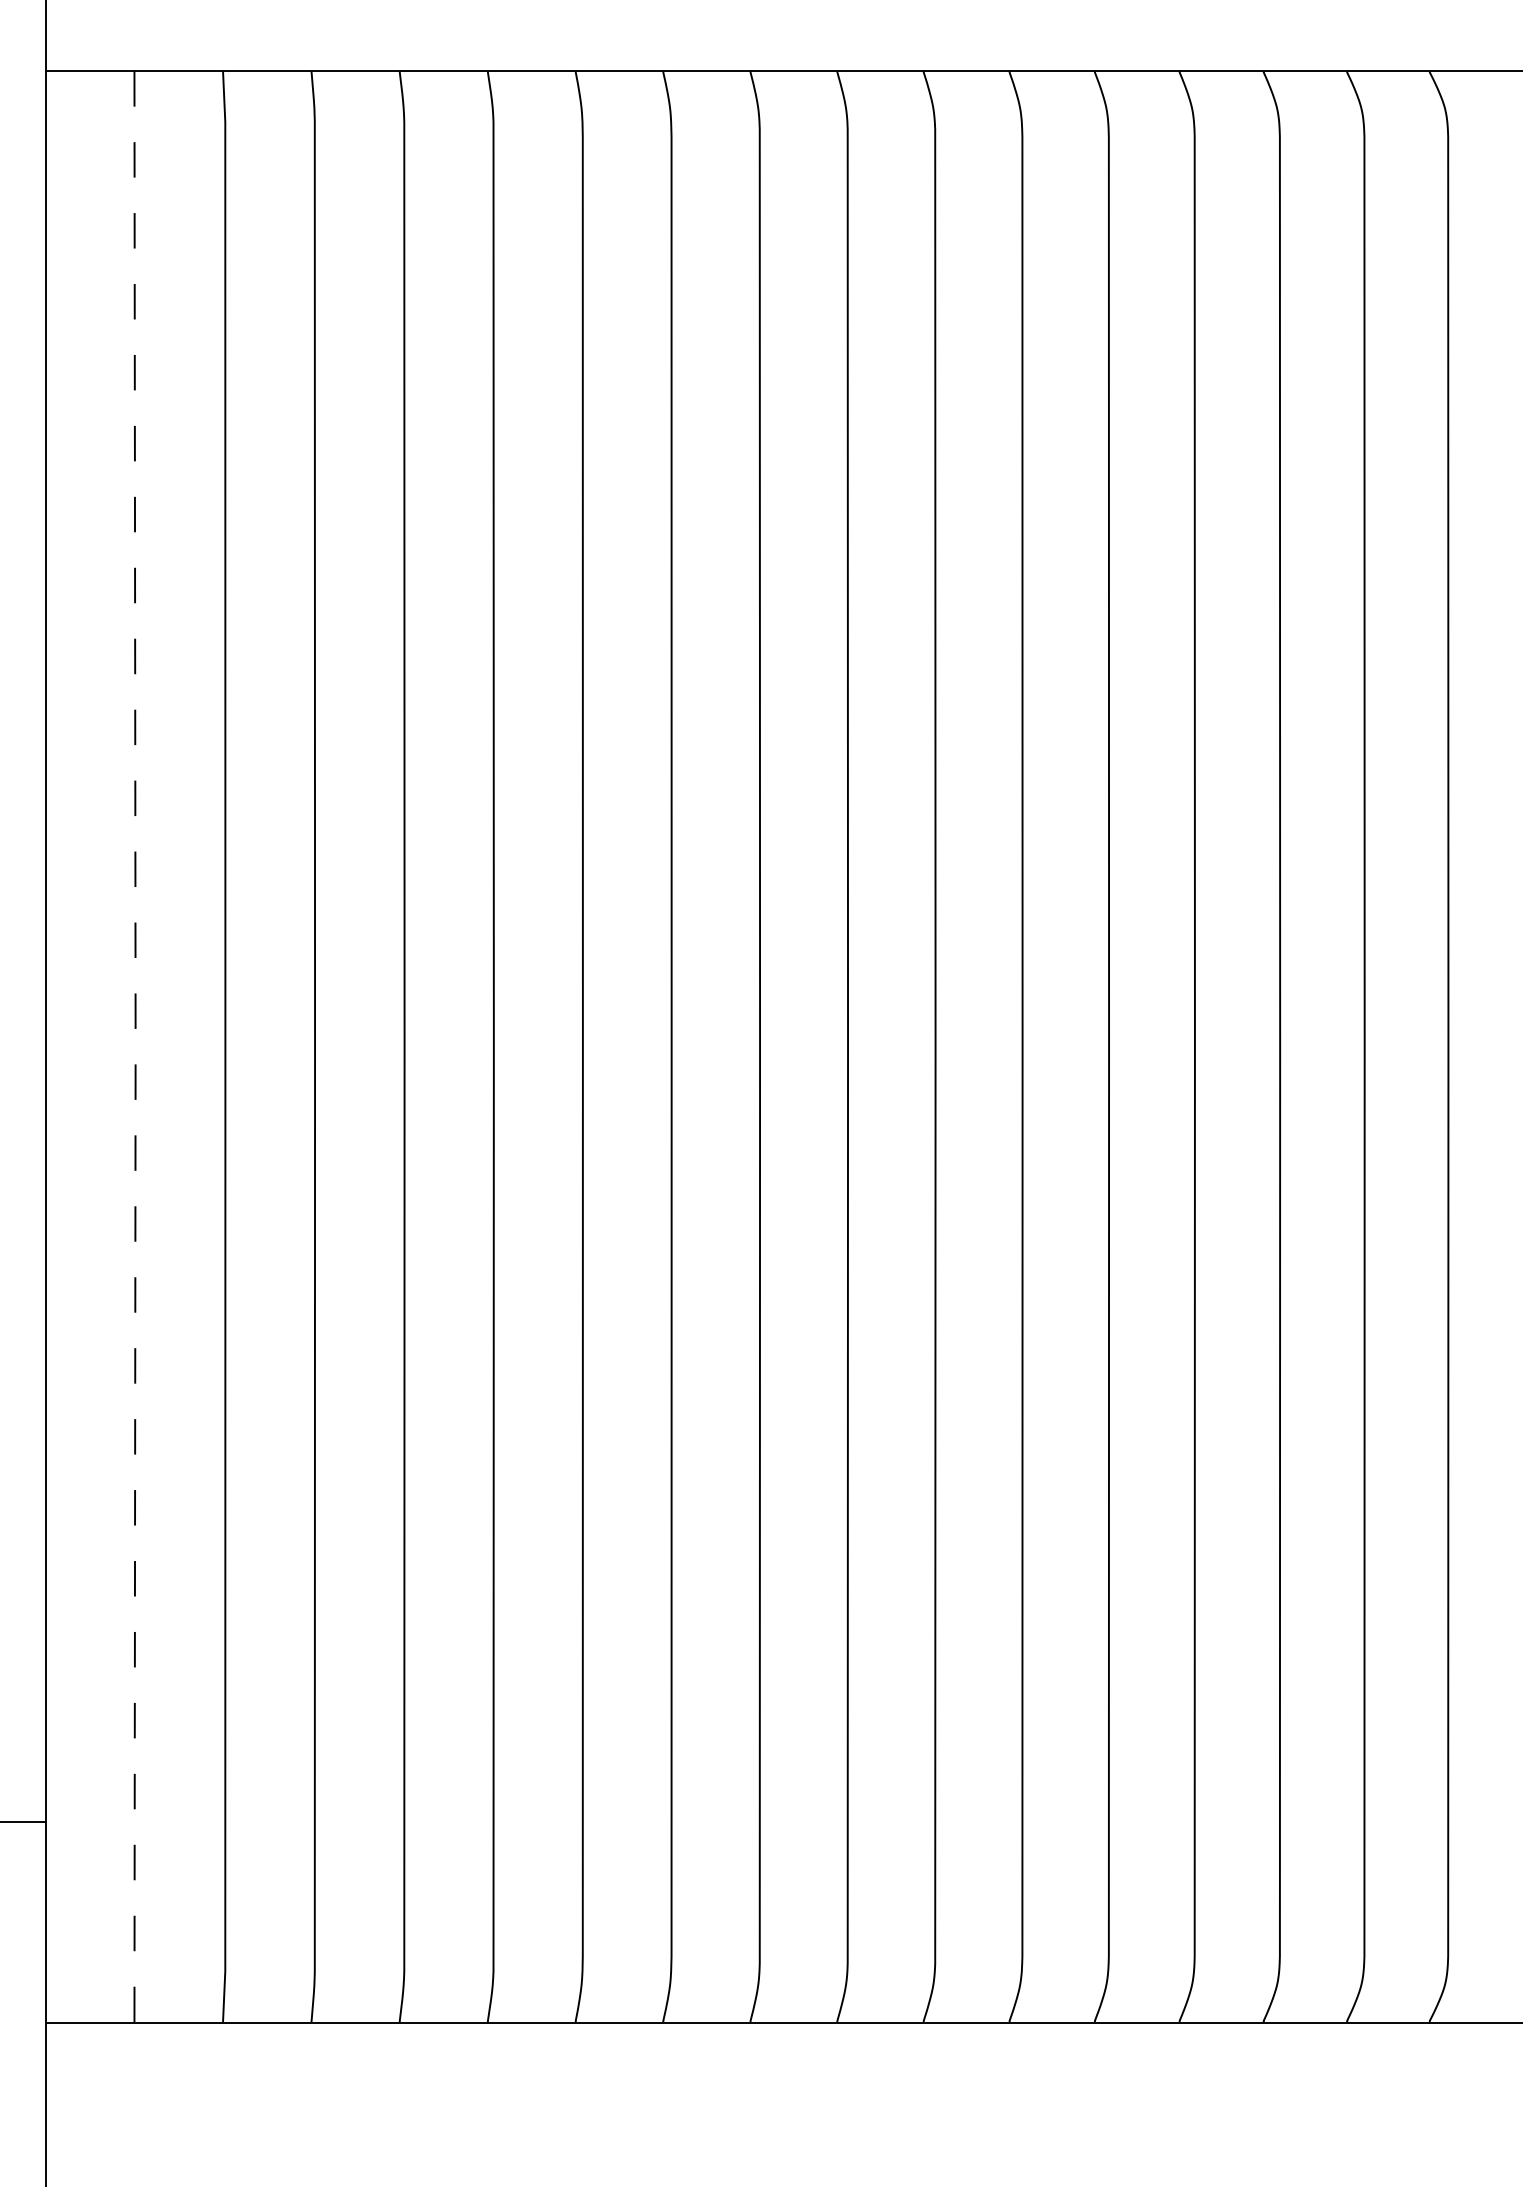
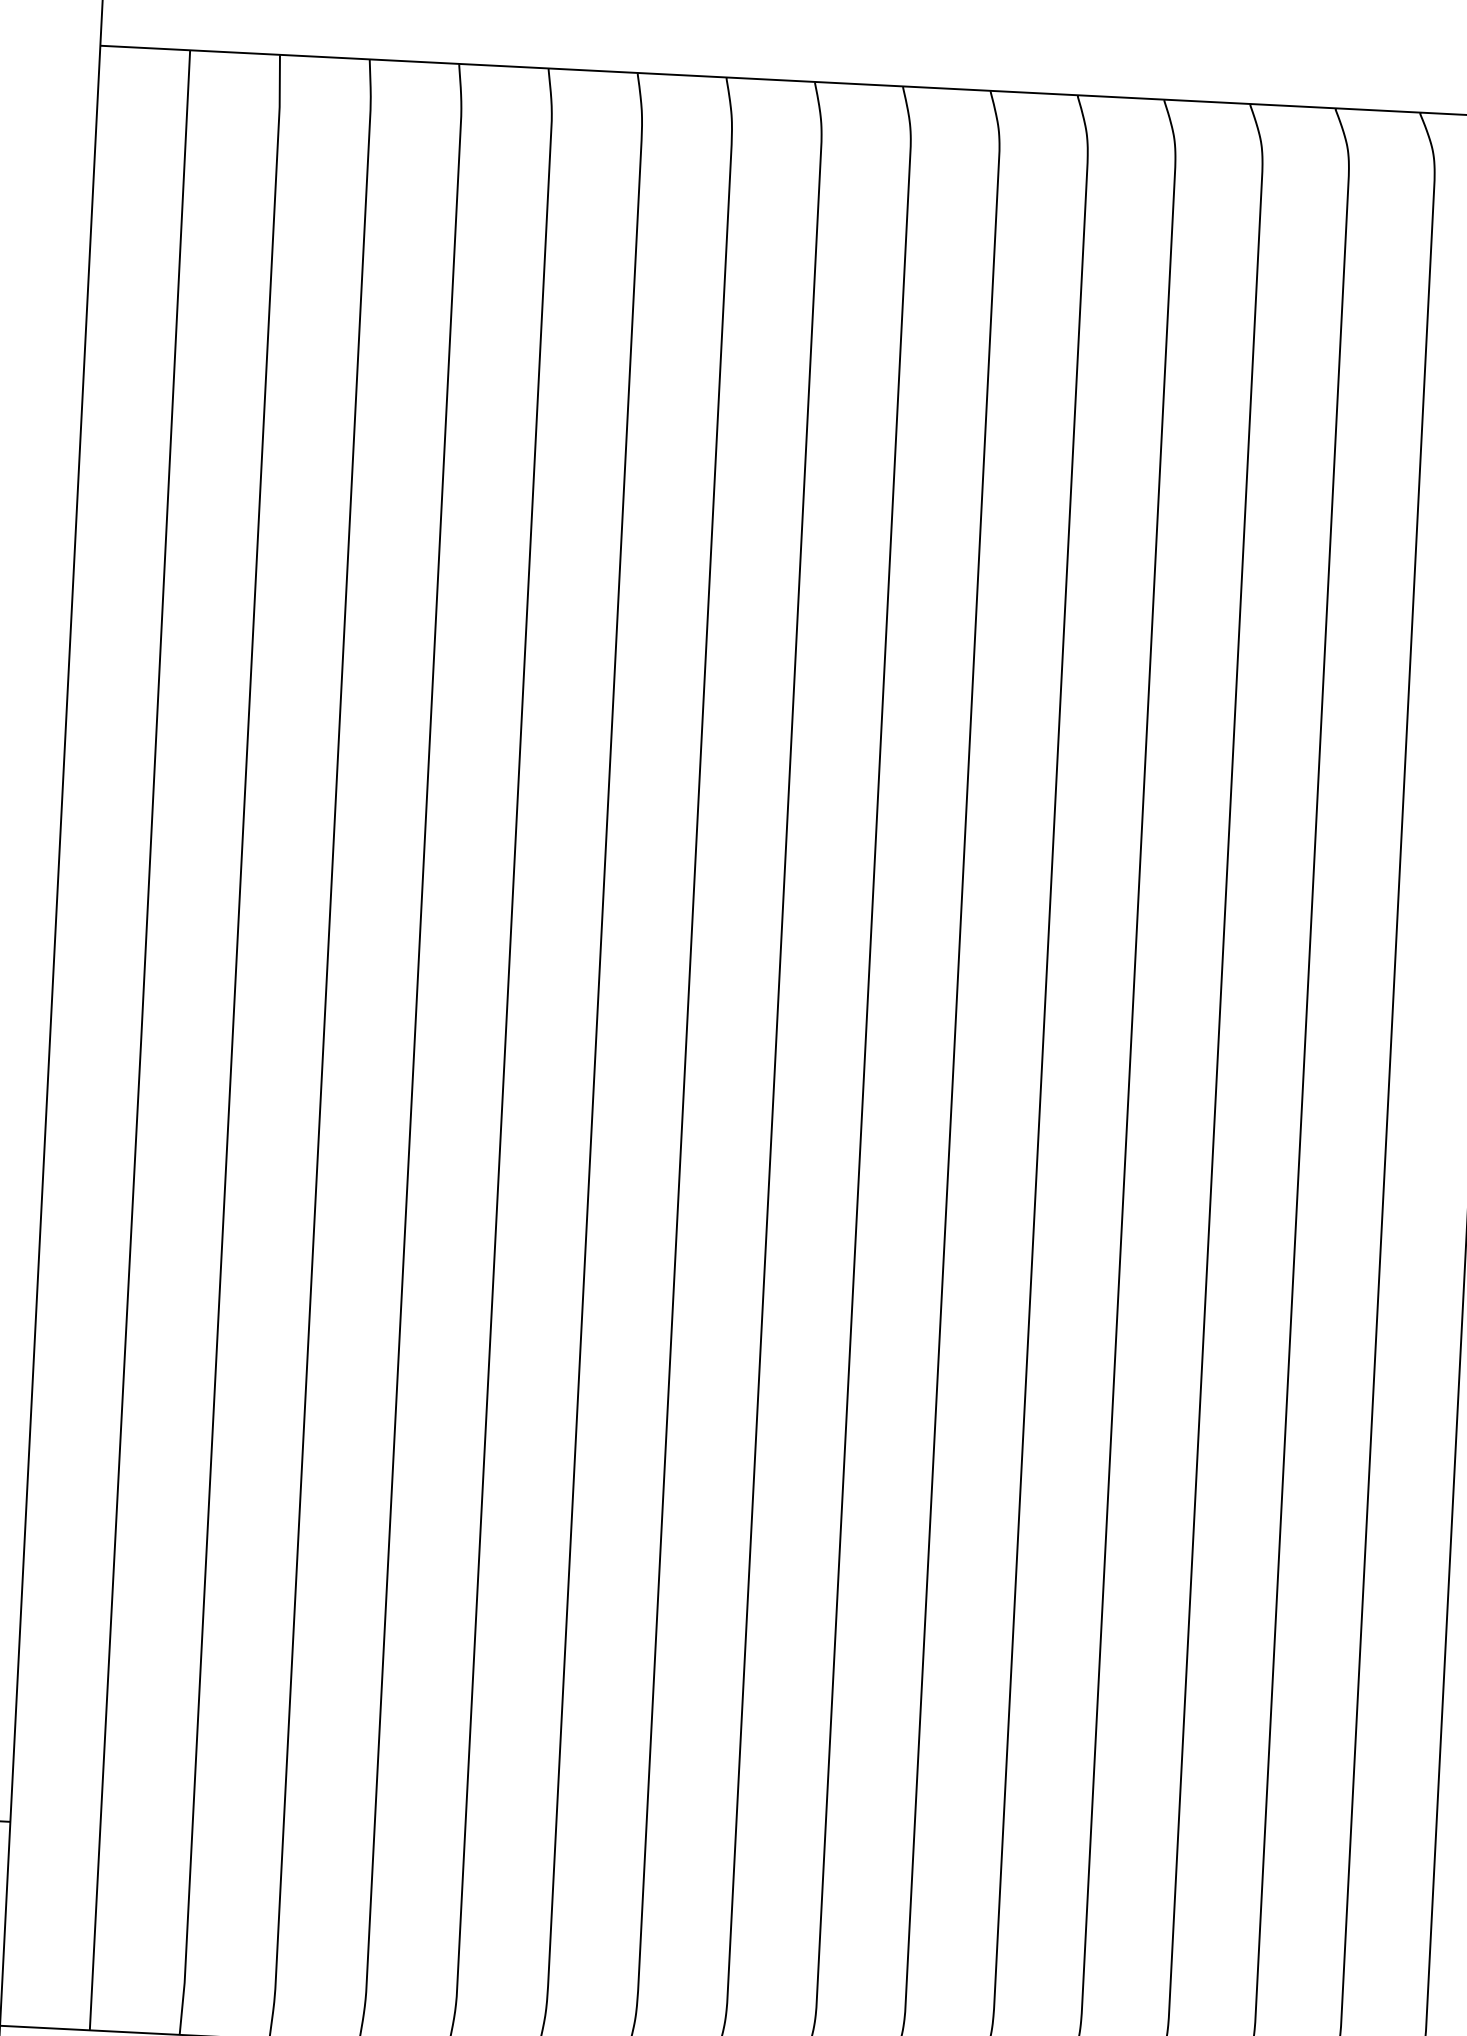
line: (135, 1046) -> (141, 1040), dashed -> solid

